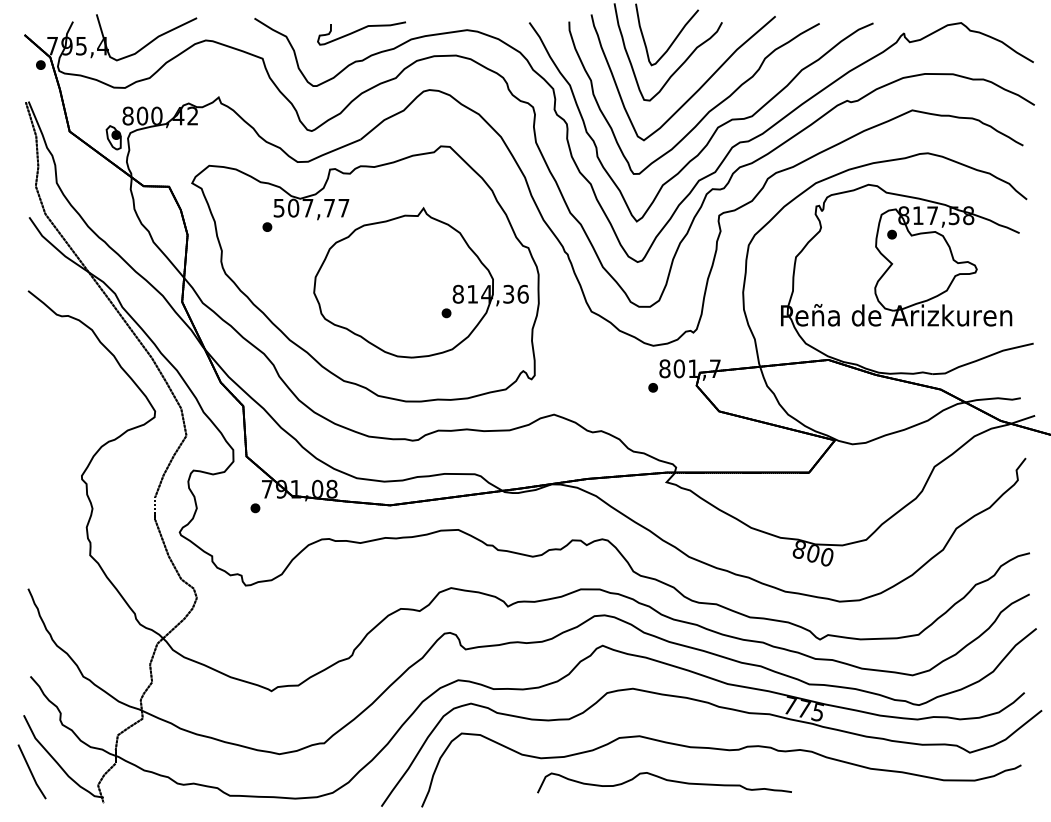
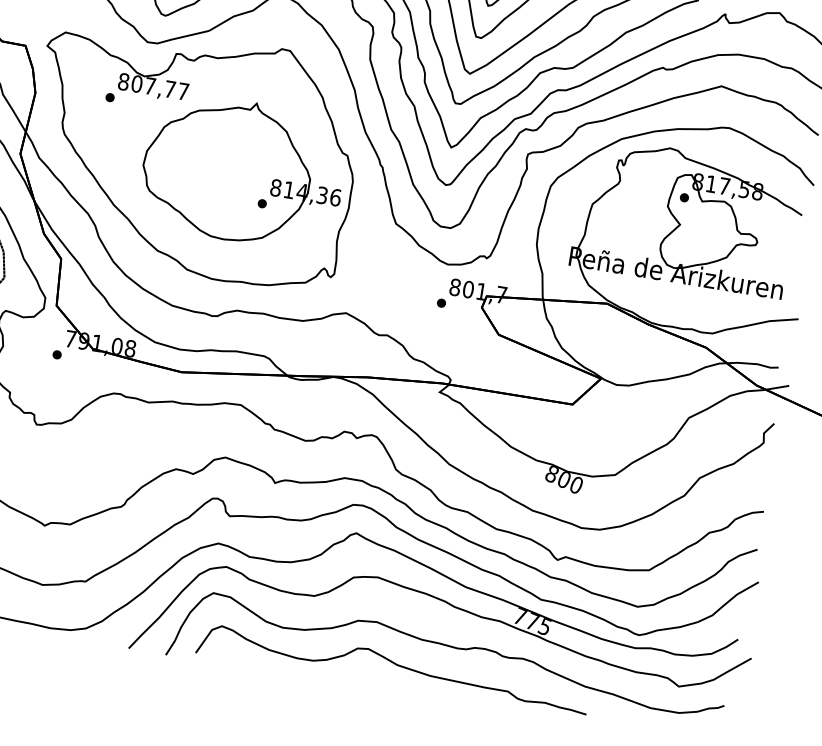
text: (278, 207) -> (123, 81), 507,77 -> 807,77
part: (664, 782) -> (393, 668), size x1.67

